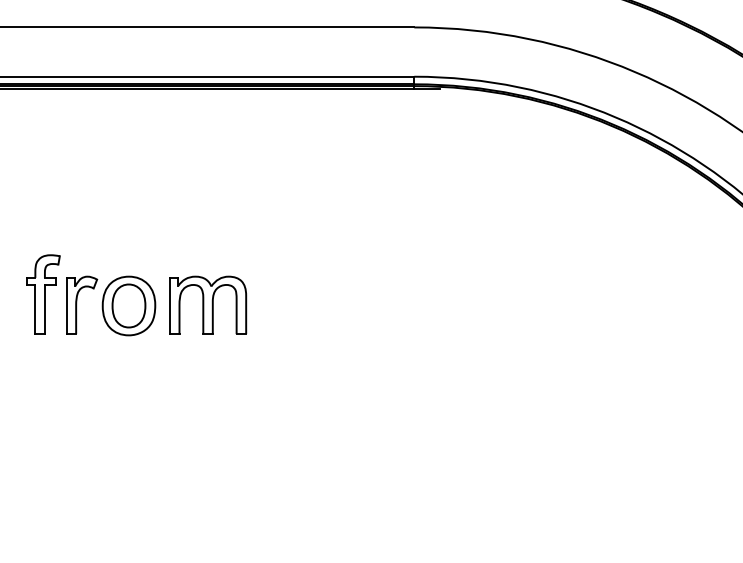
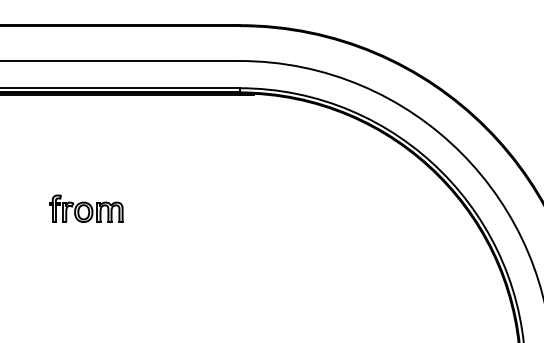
part: (137, 294) -> (86, 208), size x0.6

